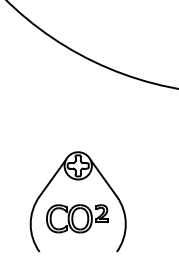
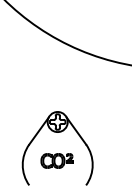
part: (76, 218) -> (56, 160), size x0.7

